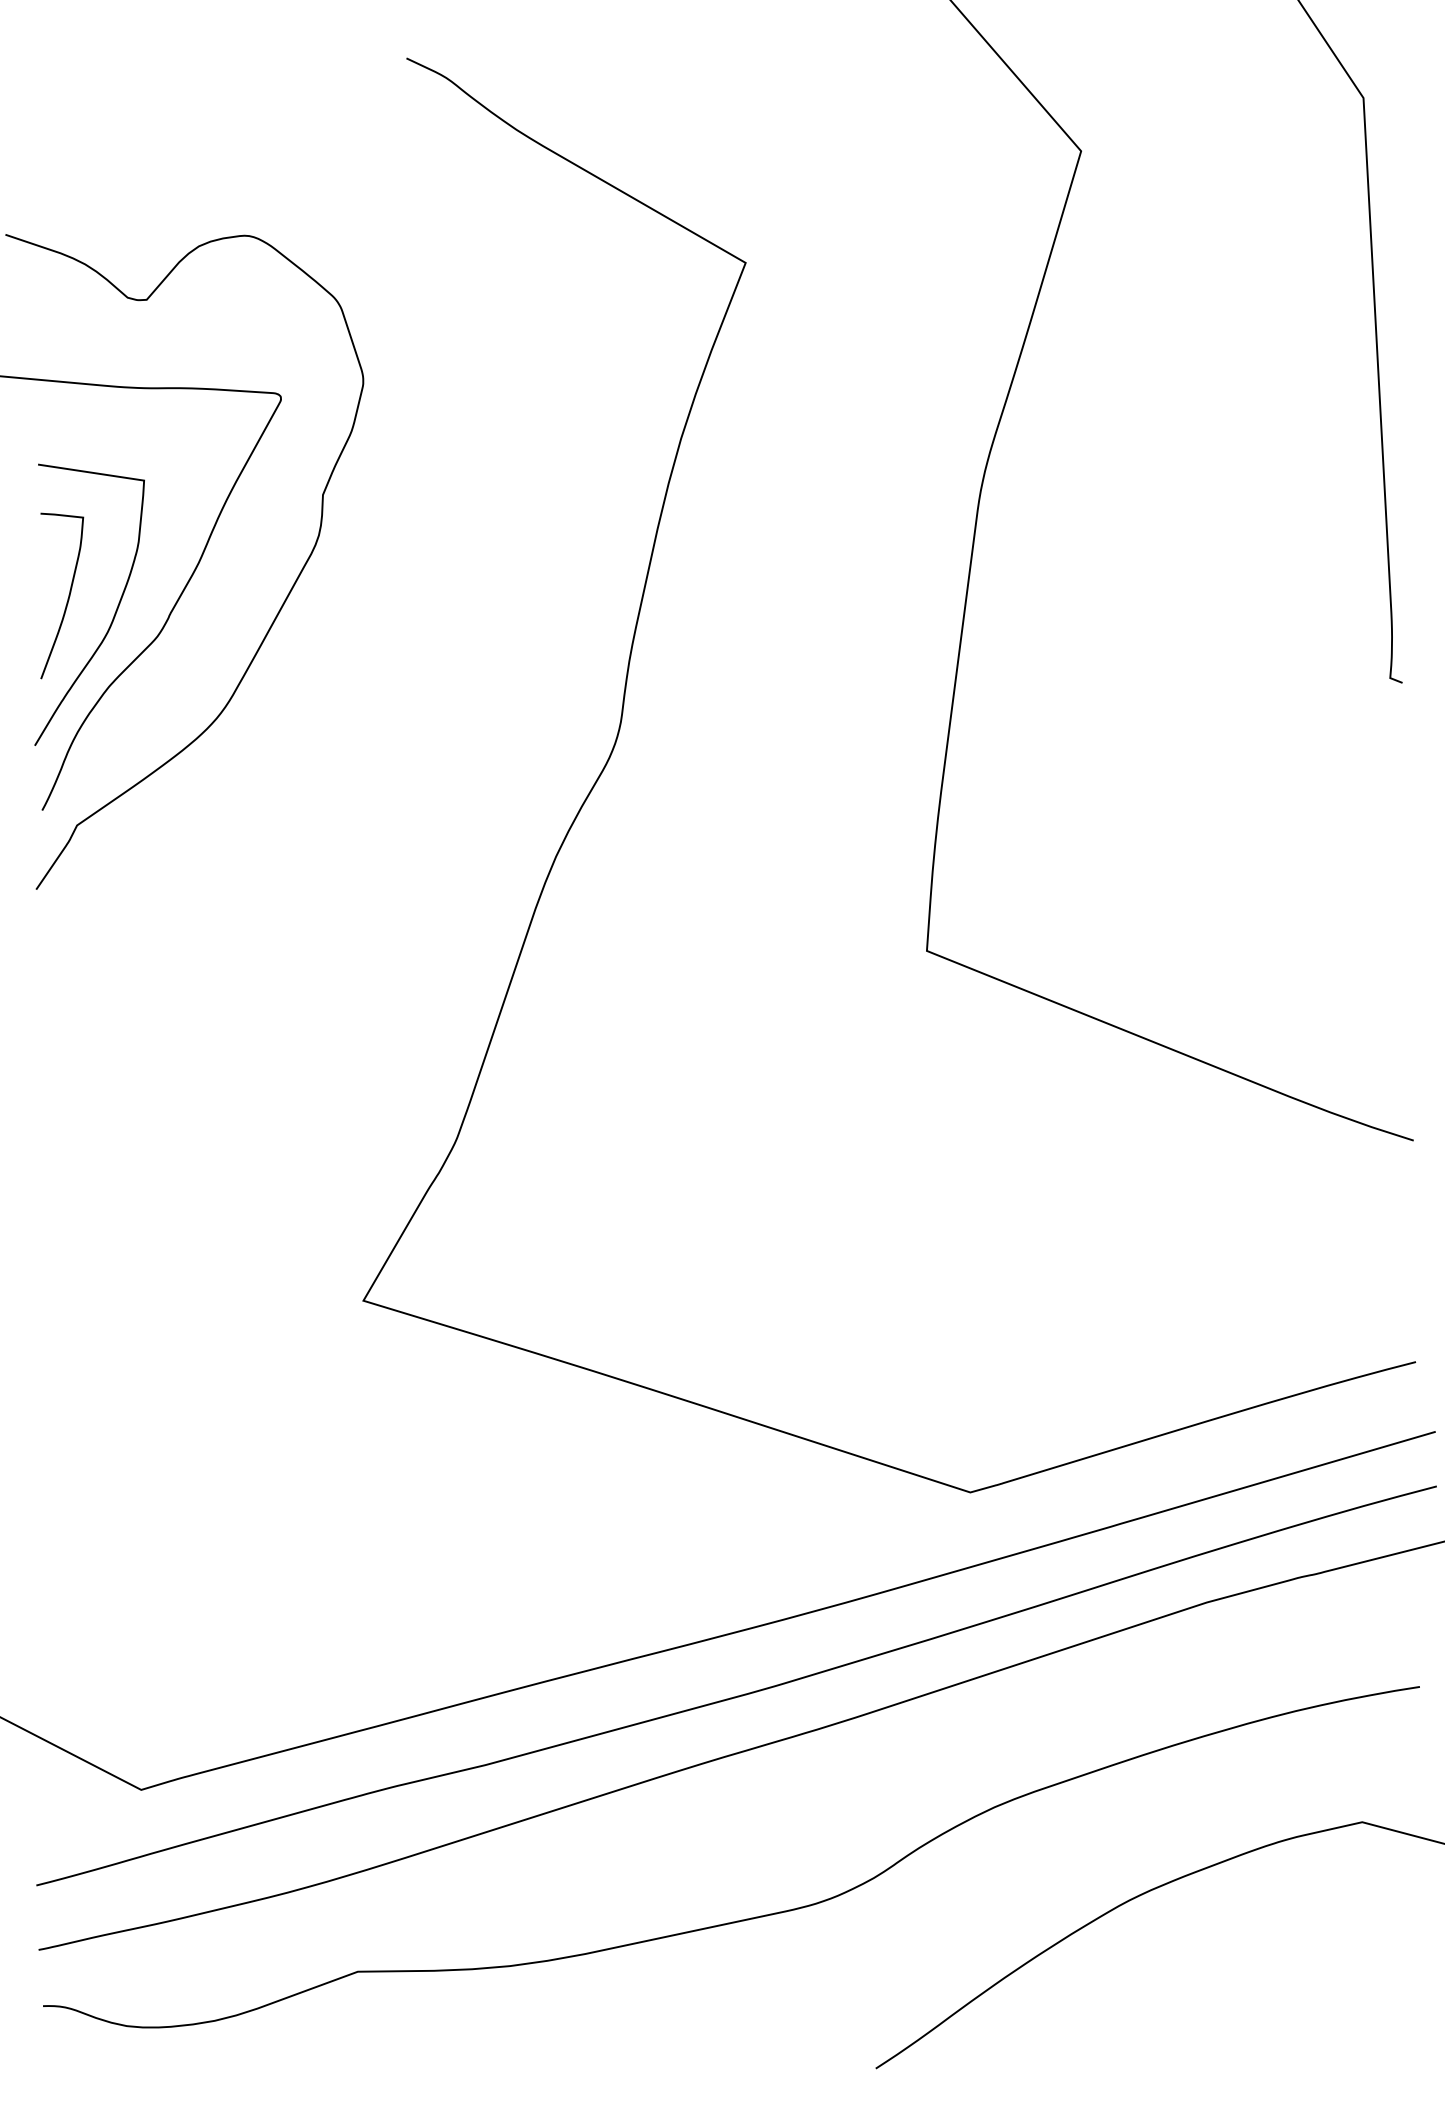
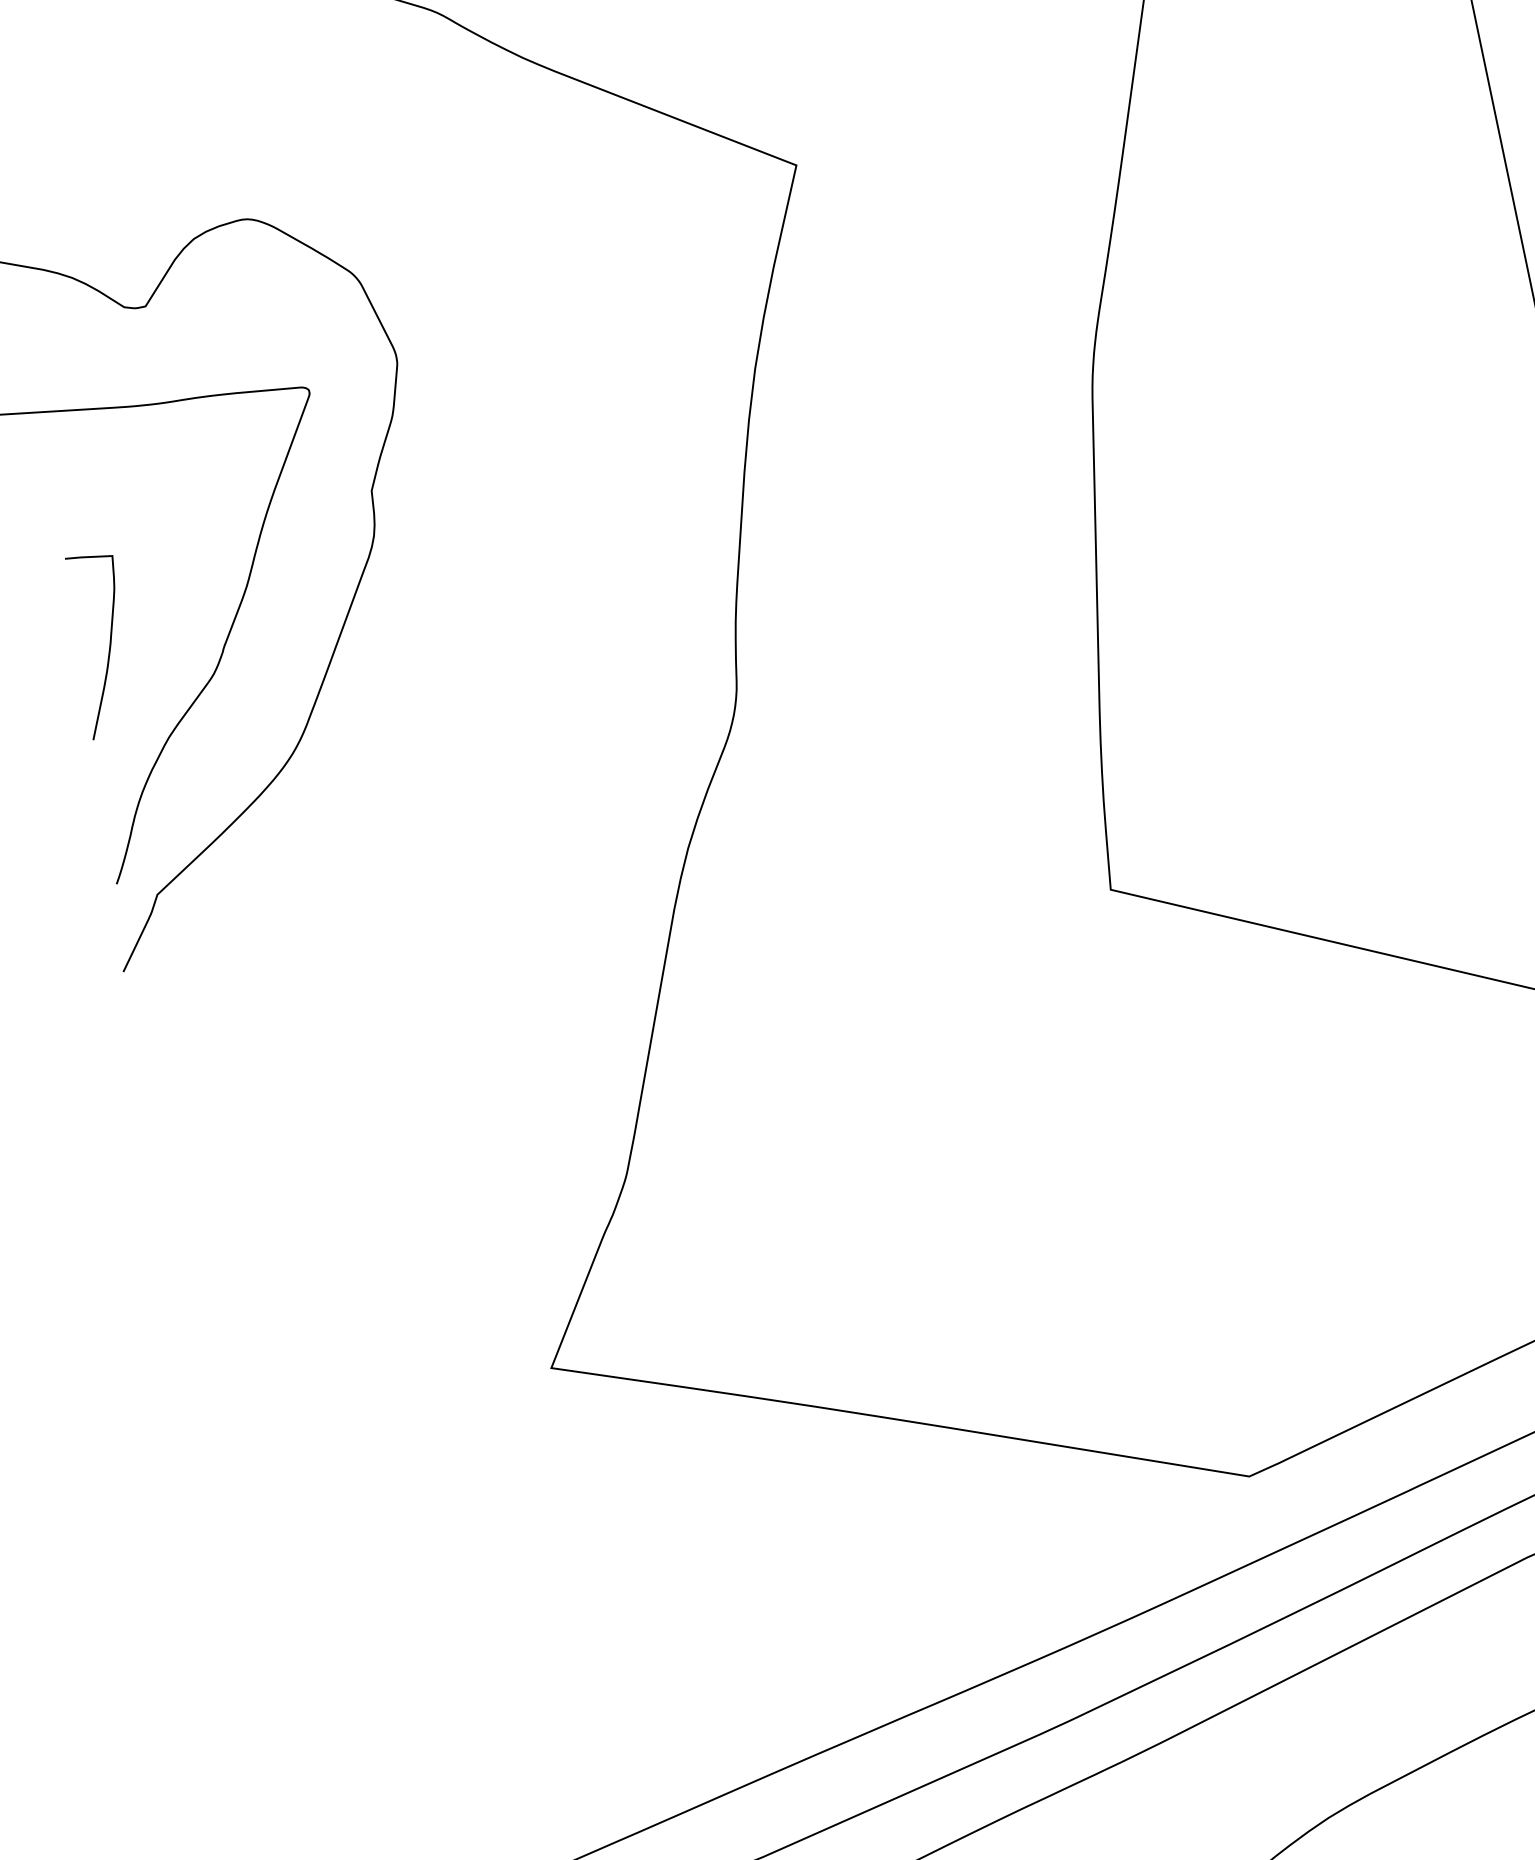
curve: (113, 615) -> (162, 658), removed

